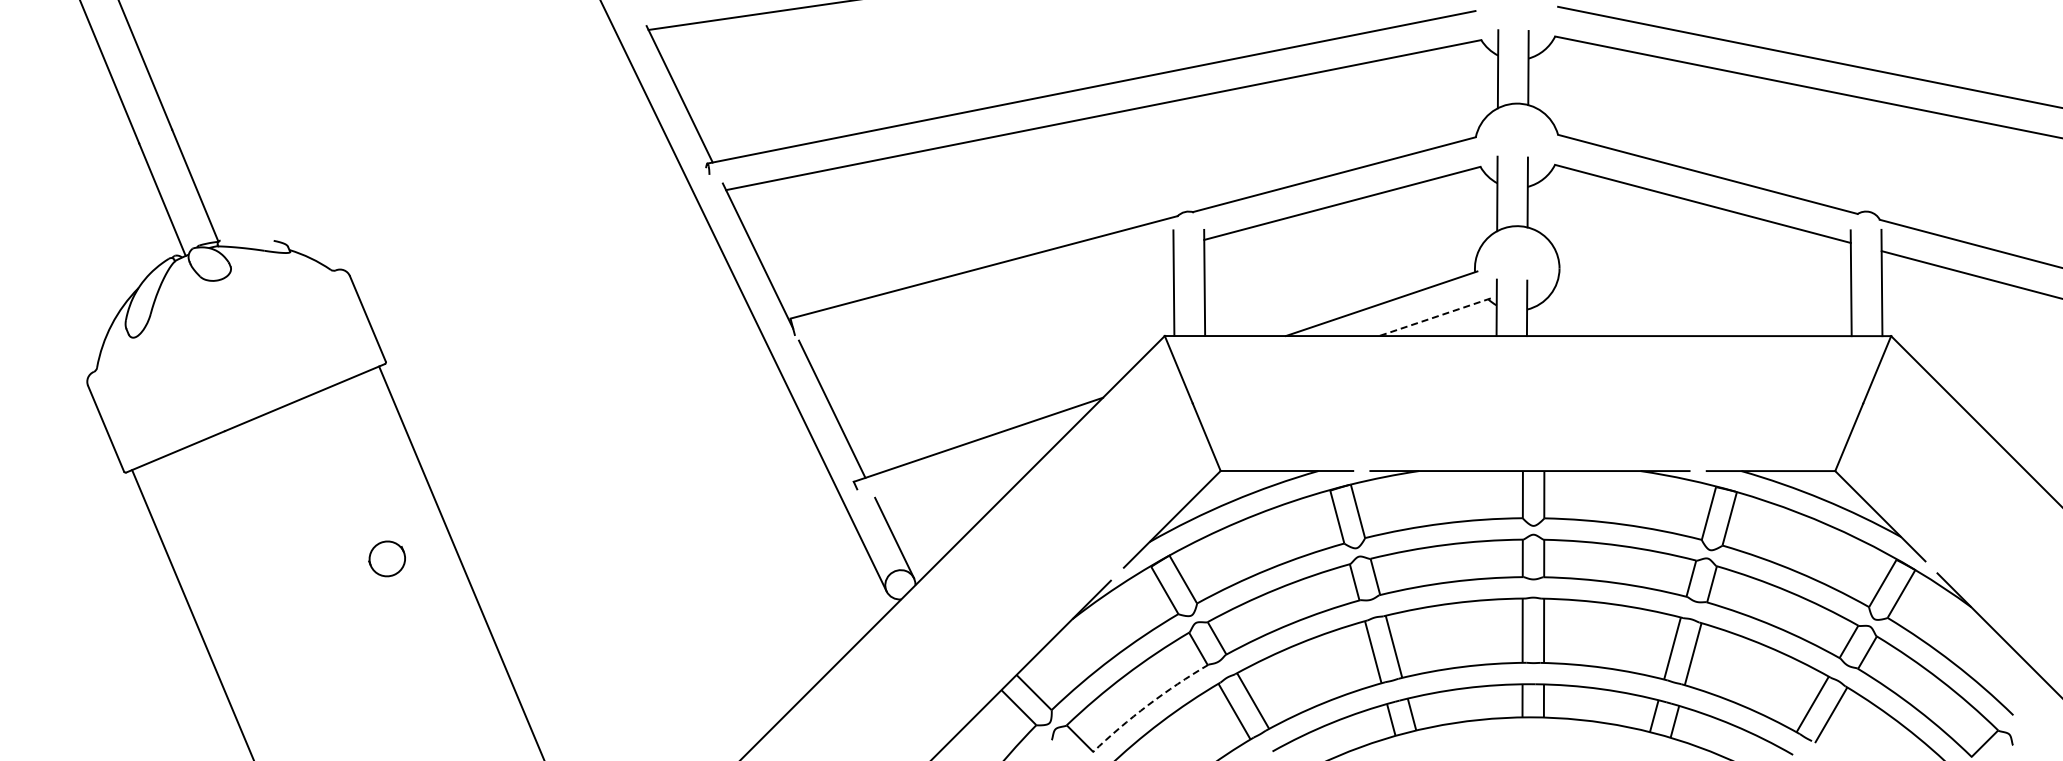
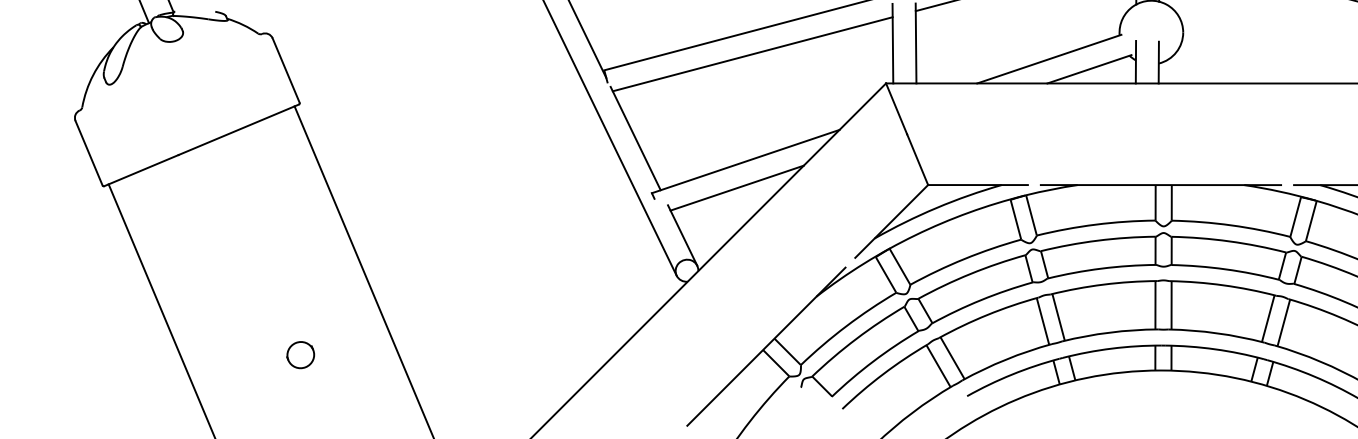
line: (987, 297) -> (752, 54), added
line: (1435, 317) -> (1089, 69), dashed -> solid
line: (966, 474) -> (736, 187), added
part: (386, 558) -> (300, 354), moved
arc: (1148, 705) -> (873, 361), dashed -> solid

